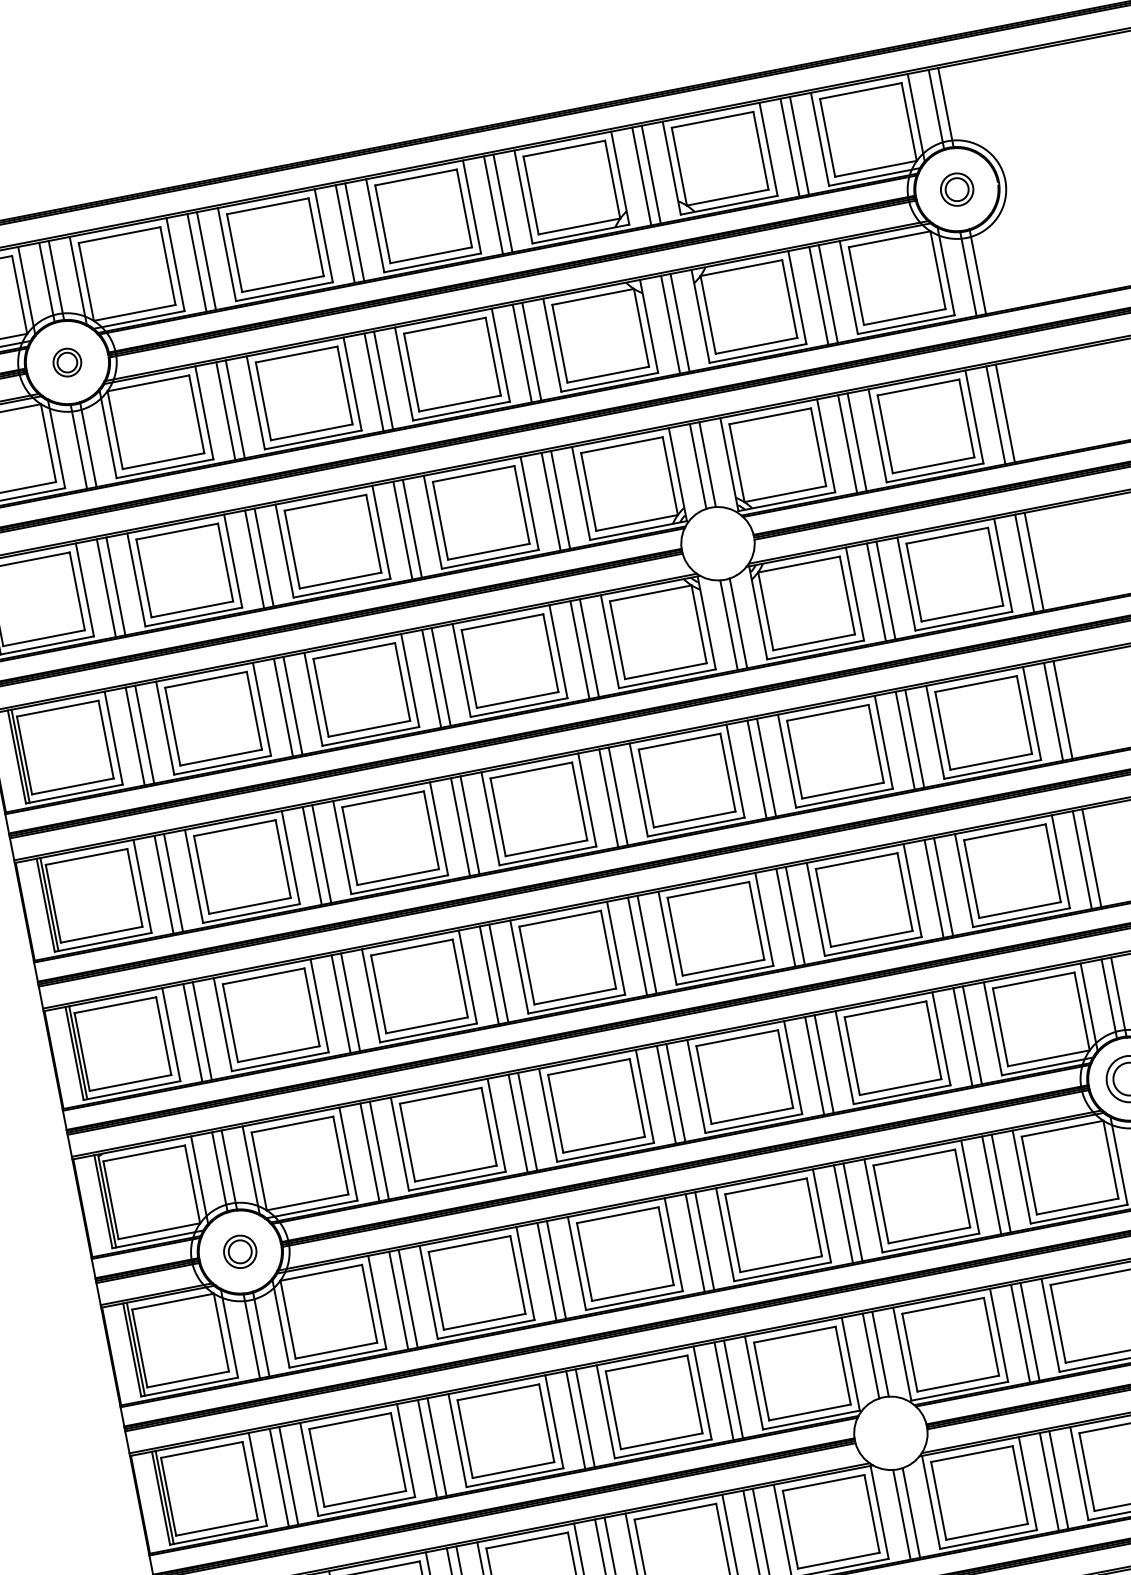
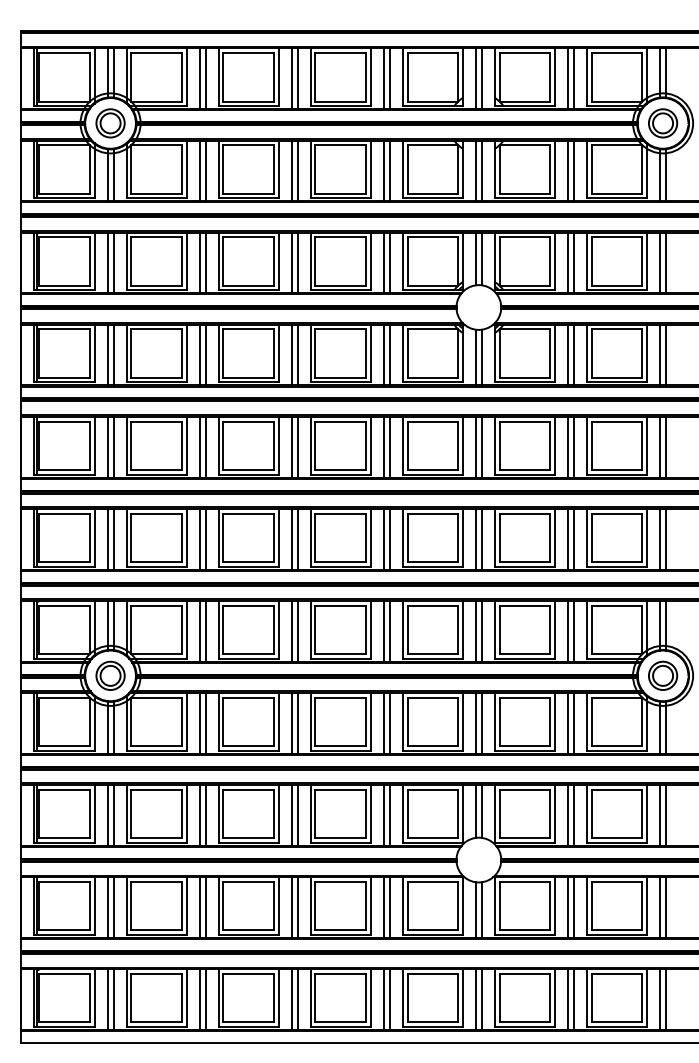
part: (957, 189) -> (663, 123), size x1.43
part: (67, 362) -> (110, 123), size x1.67
part: (240, 1251) -> (110, 675), size x1.43

